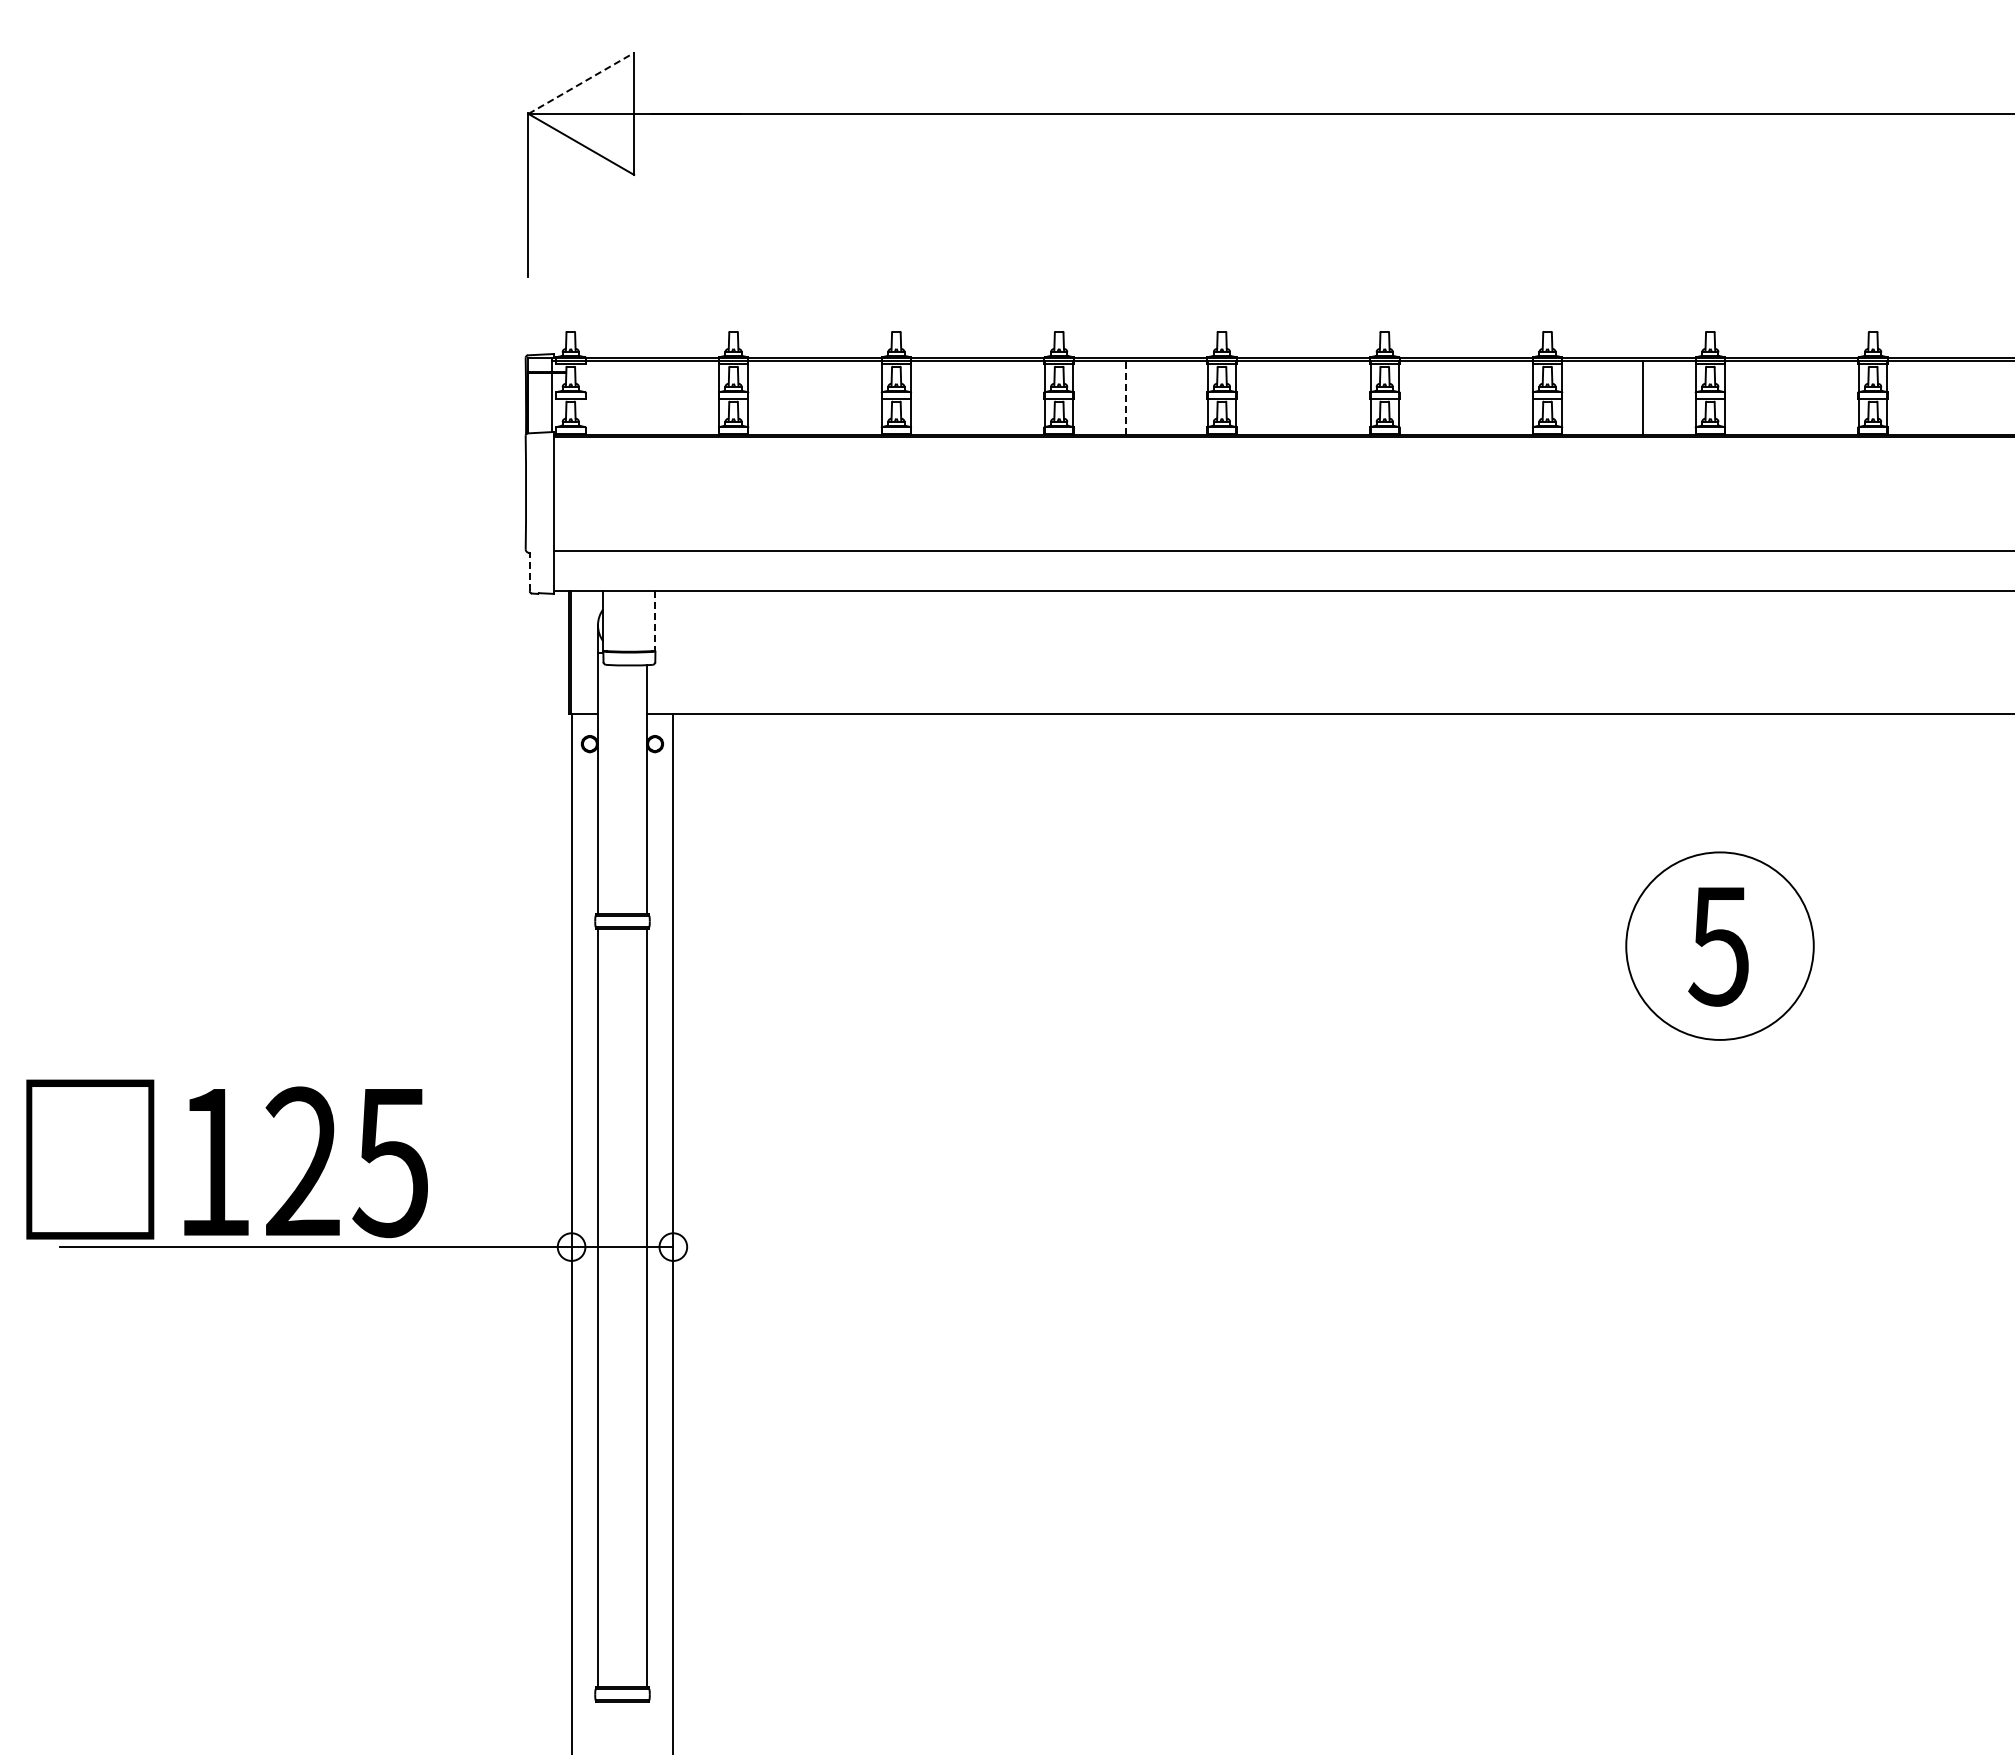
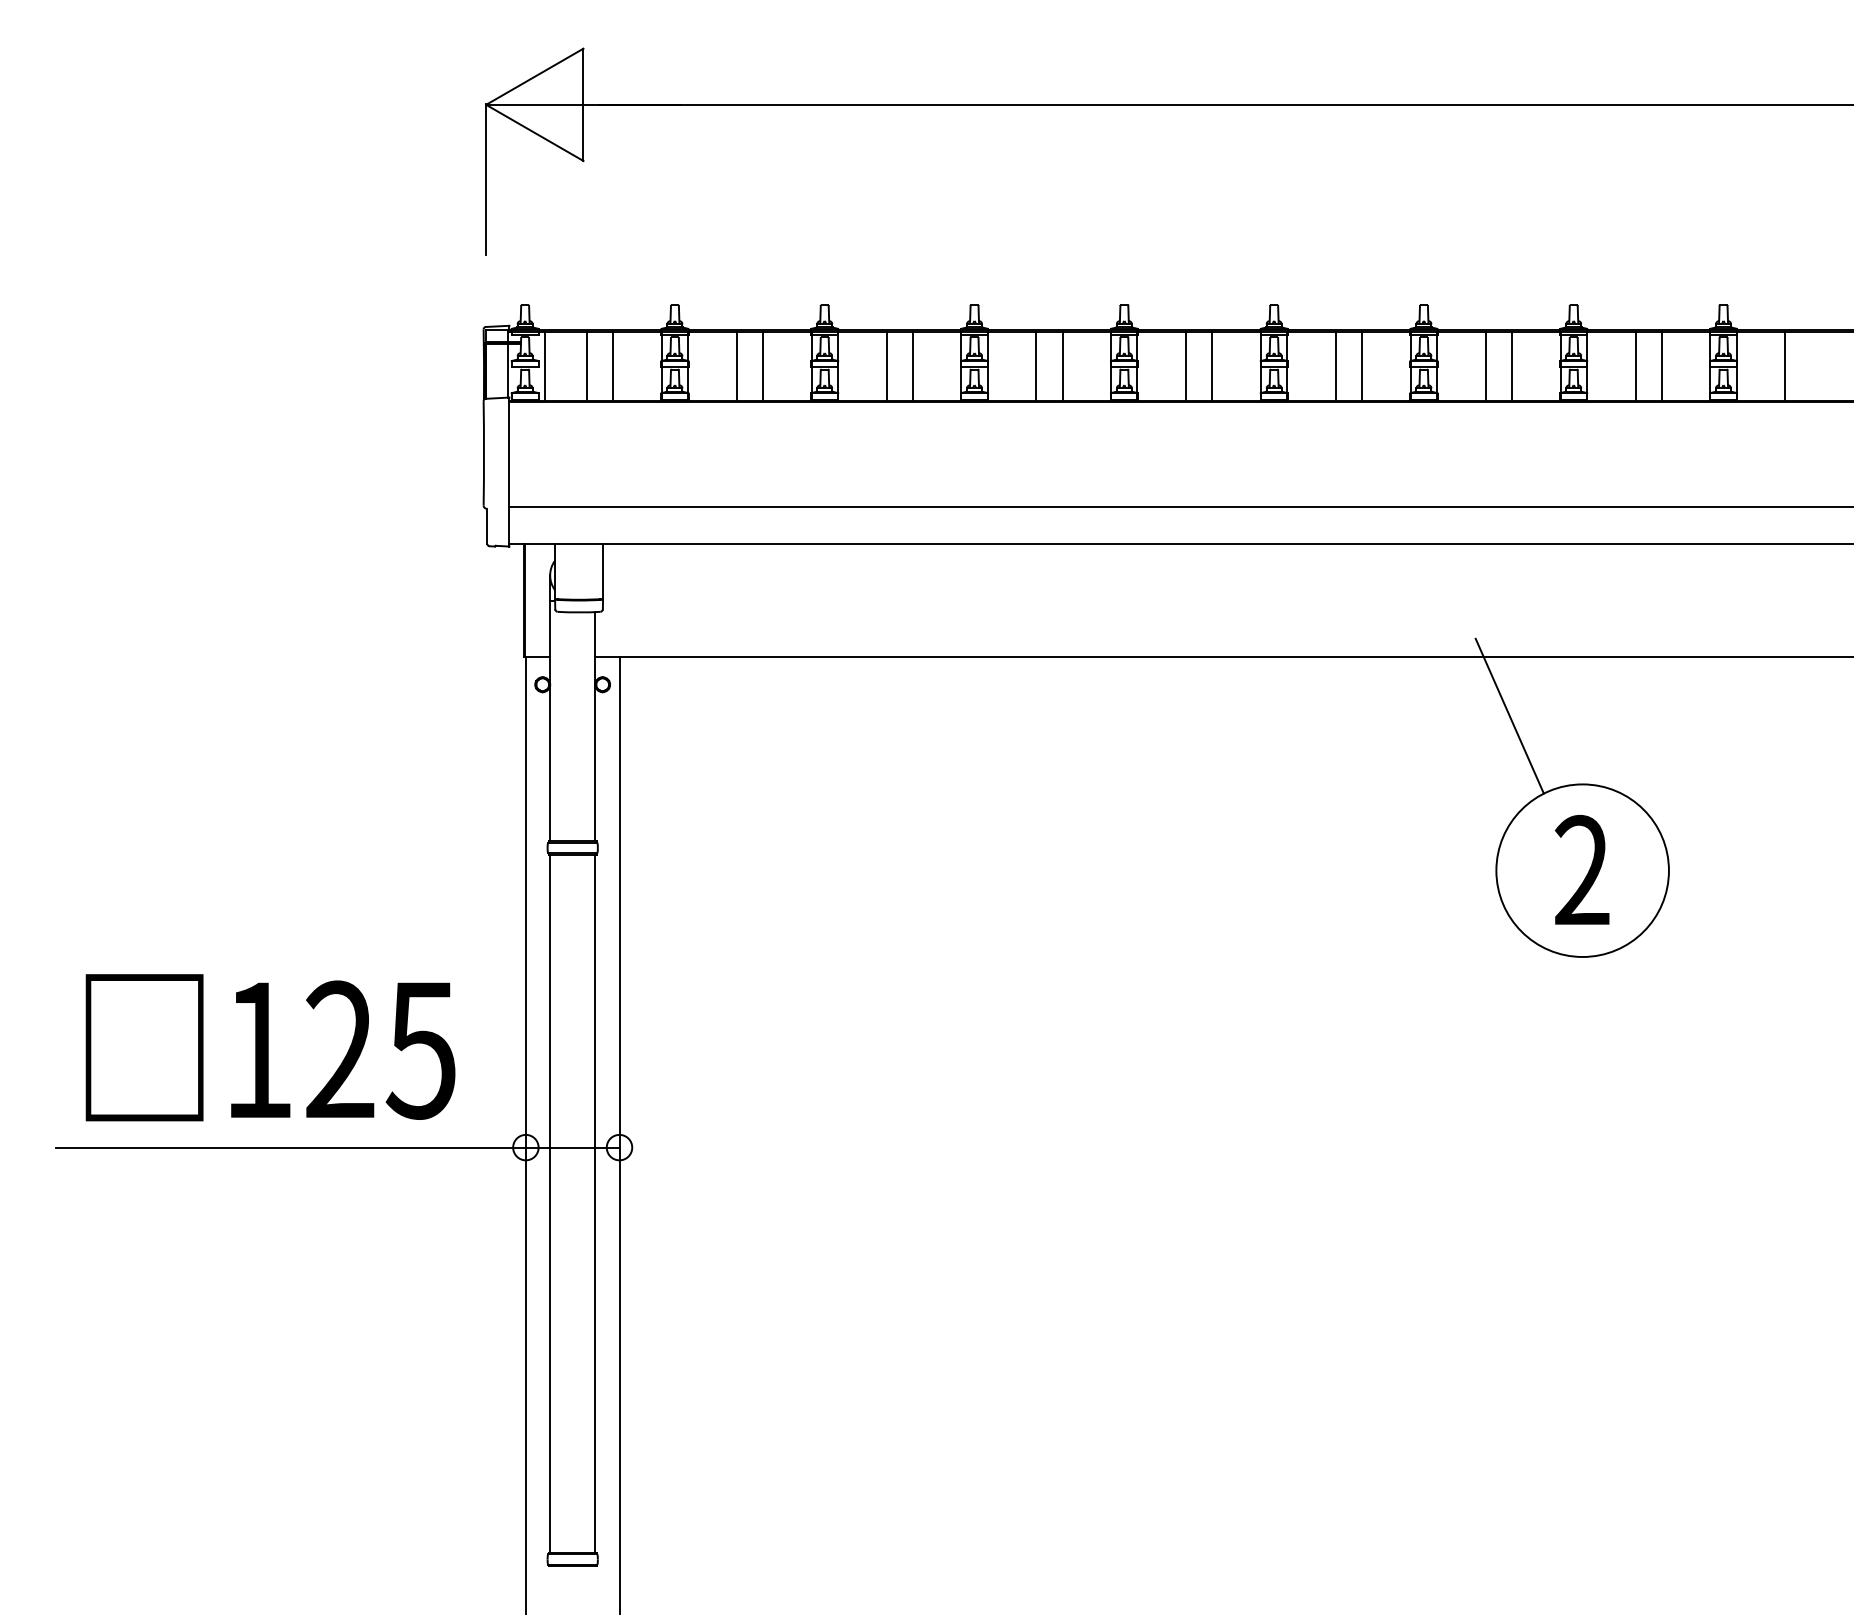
line: (581, 83) -> (534, 76), dashed -> solid
line: (1126, 397) -> (1036, 365), dashed -> solid
line: (592, 398) -> (545, 366), added
line: (637, 398) -> (586, 366), added
line: (666, 398) -> (613, 366), added
line: (800, 398) -> (736, 366), added
line: (829, 398) -> (763, 366), added
line: (963, 398) -> (886, 366), added
line: (992, 398) -> (913, 366), added
line: (1154, 398) -> (1062, 366), added
line: (1289, 398) -> (1186, 366), added
line: (1317, 398) -> (1212, 366), added
line: (1451, 398) -> (1335, 366), added
line: (1480, 398) -> (1362, 366), added
line: (1614, 398) -> (1485, 366), added
line: (1777, 398) -> (1635, 366), added
line: (1805, 398) -> (1661, 366), added
line: (1940, 398) -> (1785, 366), added
line: (529, 571) -> (487, 525), dashed -> solid
line: (655, 621) -> (603, 571), dashed -> solid
line: (1640, 778) -> (1509, 716), added
text: (1718, 945) -> (1581, 870), 5 -> 2
text: (226, 1159) -> (269, 1047), moved

